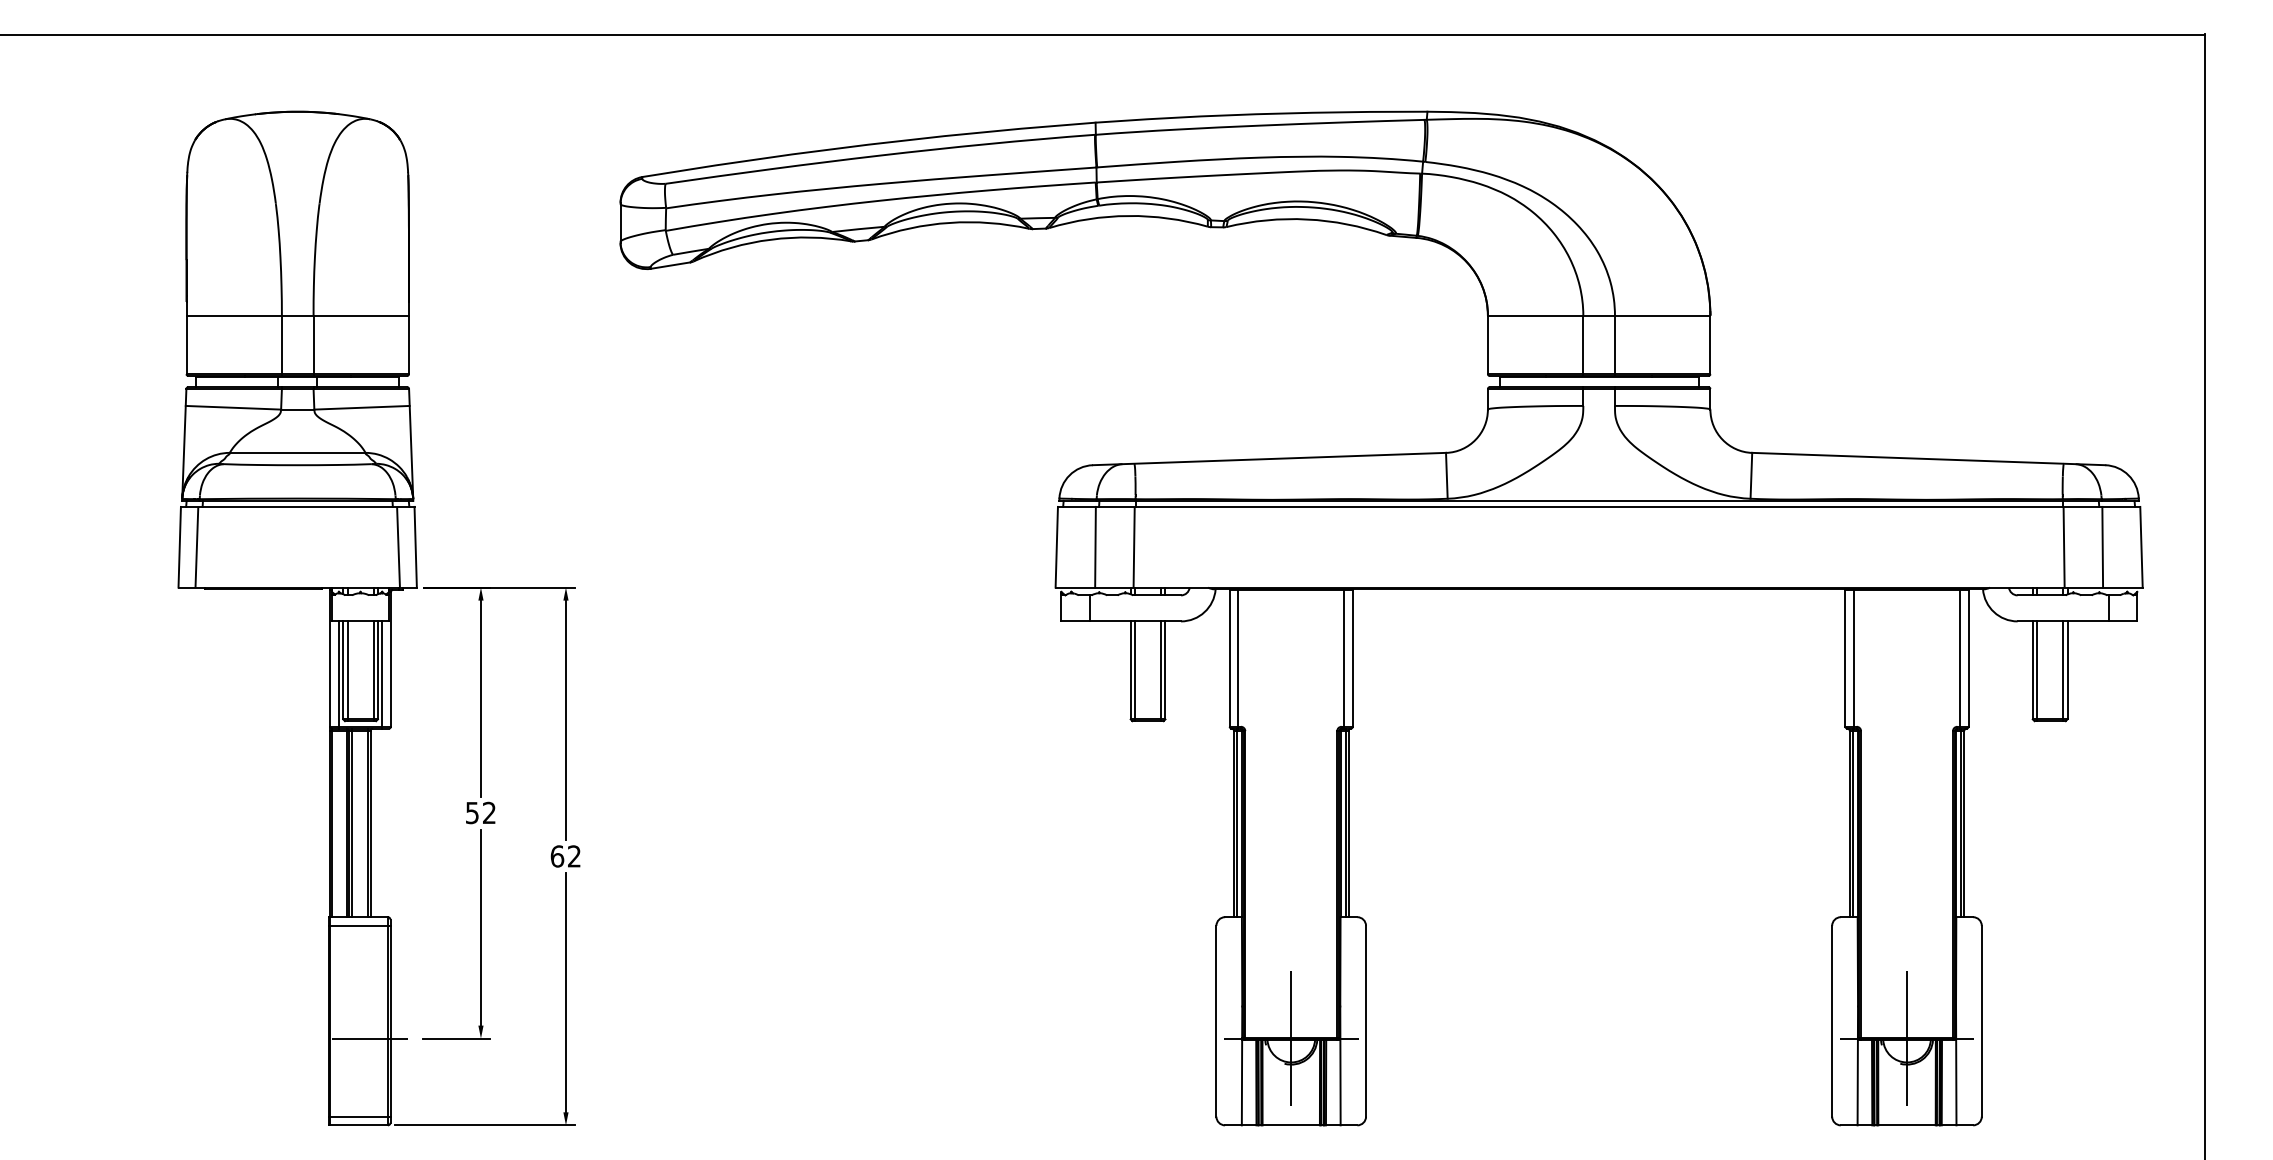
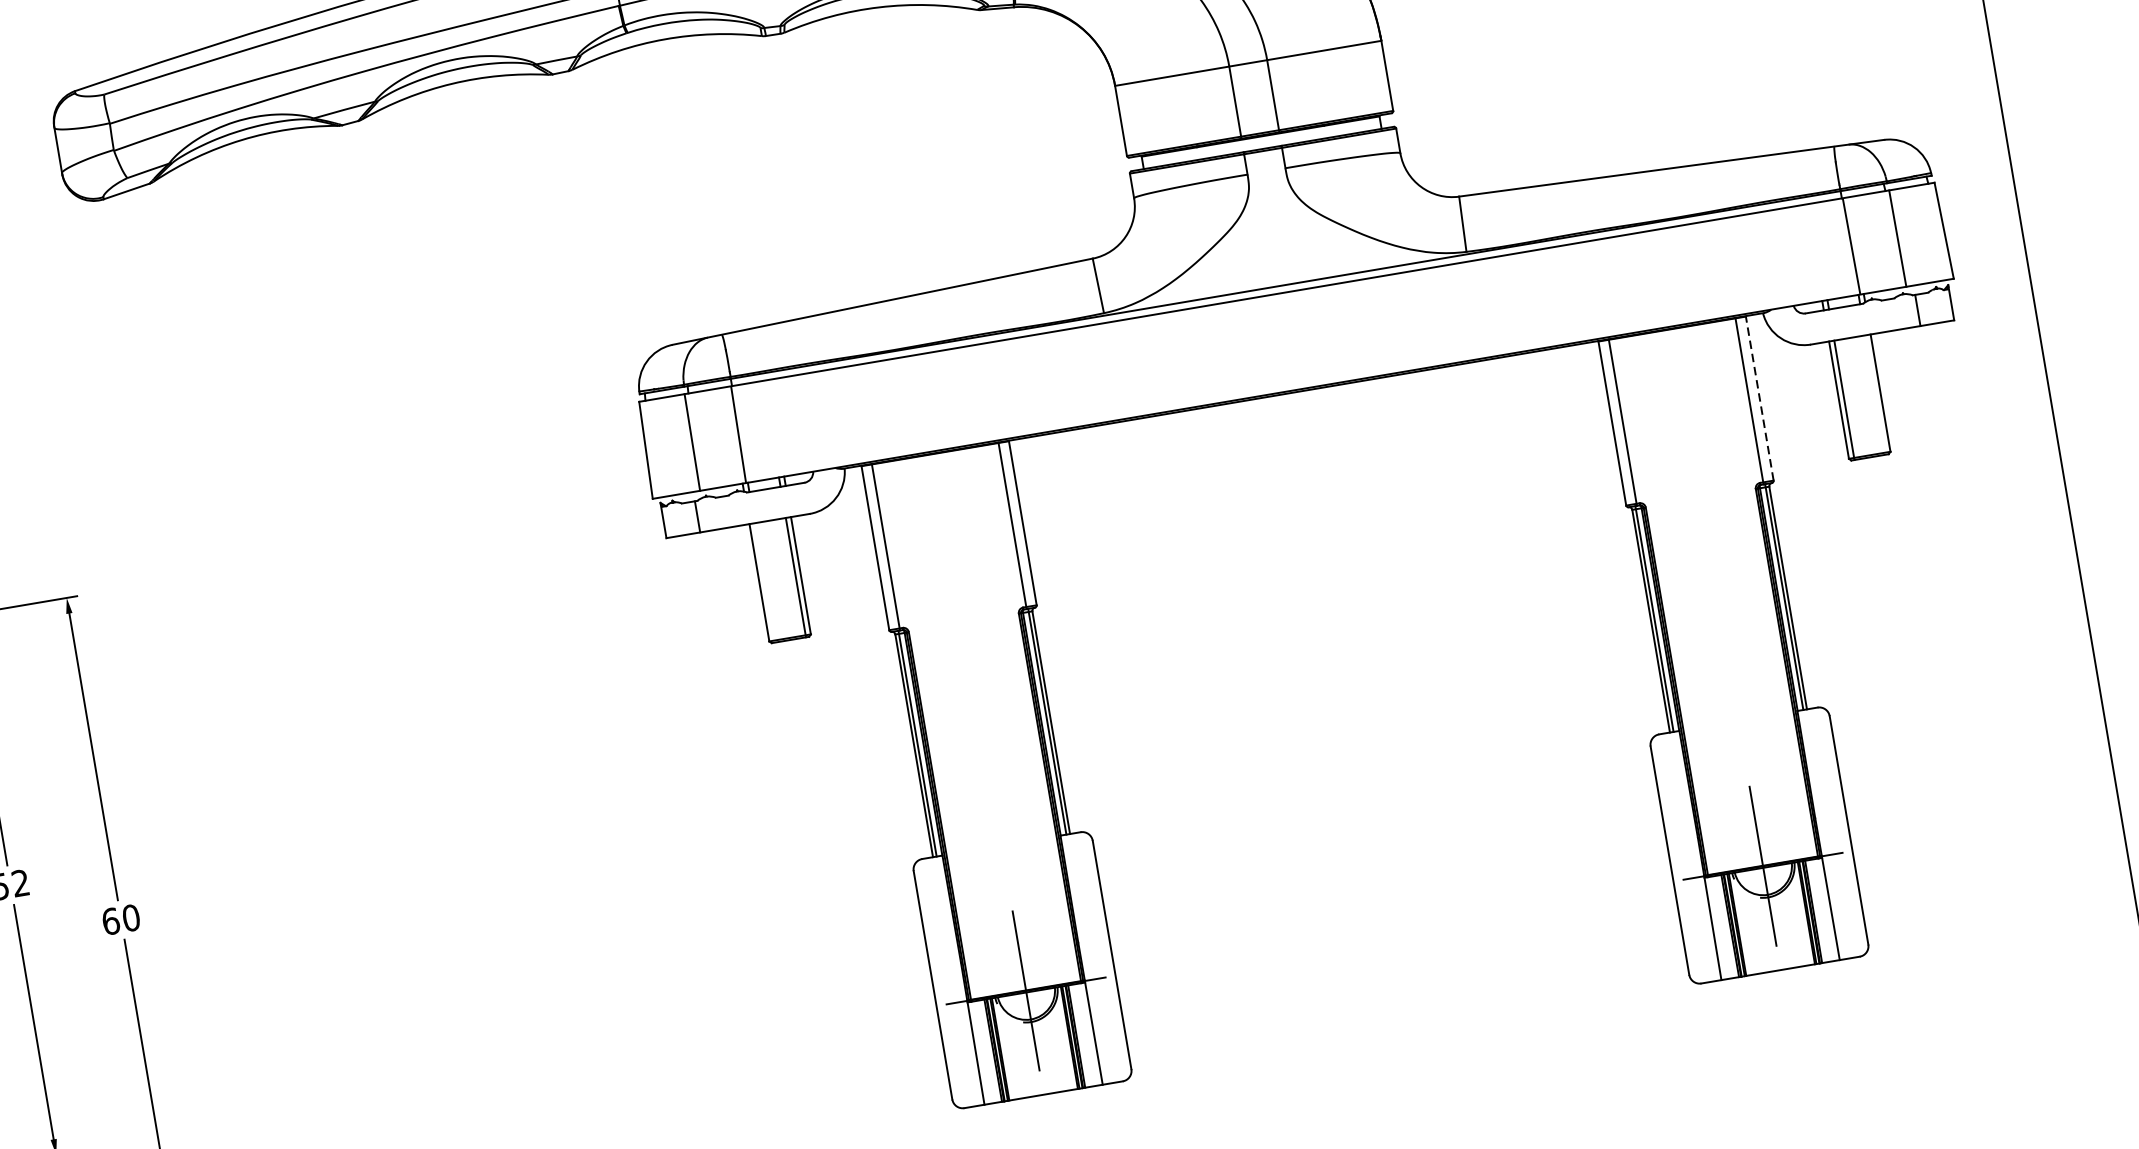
line: (1968, 658) -> (1759, 398), solid -> dashed
line: (1135, 671) -> (765, 583), removed
line: (2063, 671) -> (1875, 395), removed
text: (574, 856) -> (131, 918), 62 -> 60

